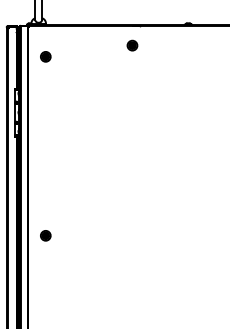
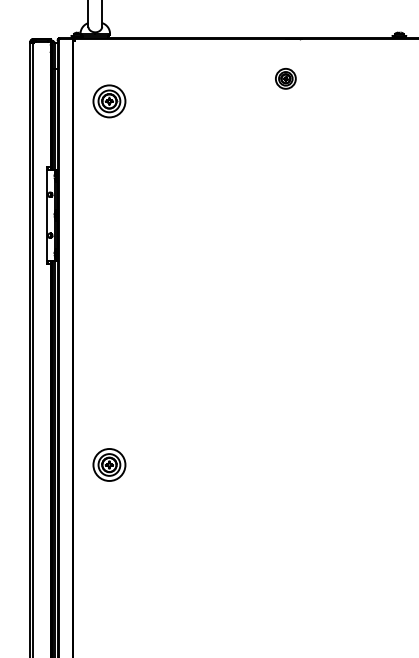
part: (45, 56) -> (109, 100), size x1.6
part: (45, 235) -> (109, 464), size x1.6

